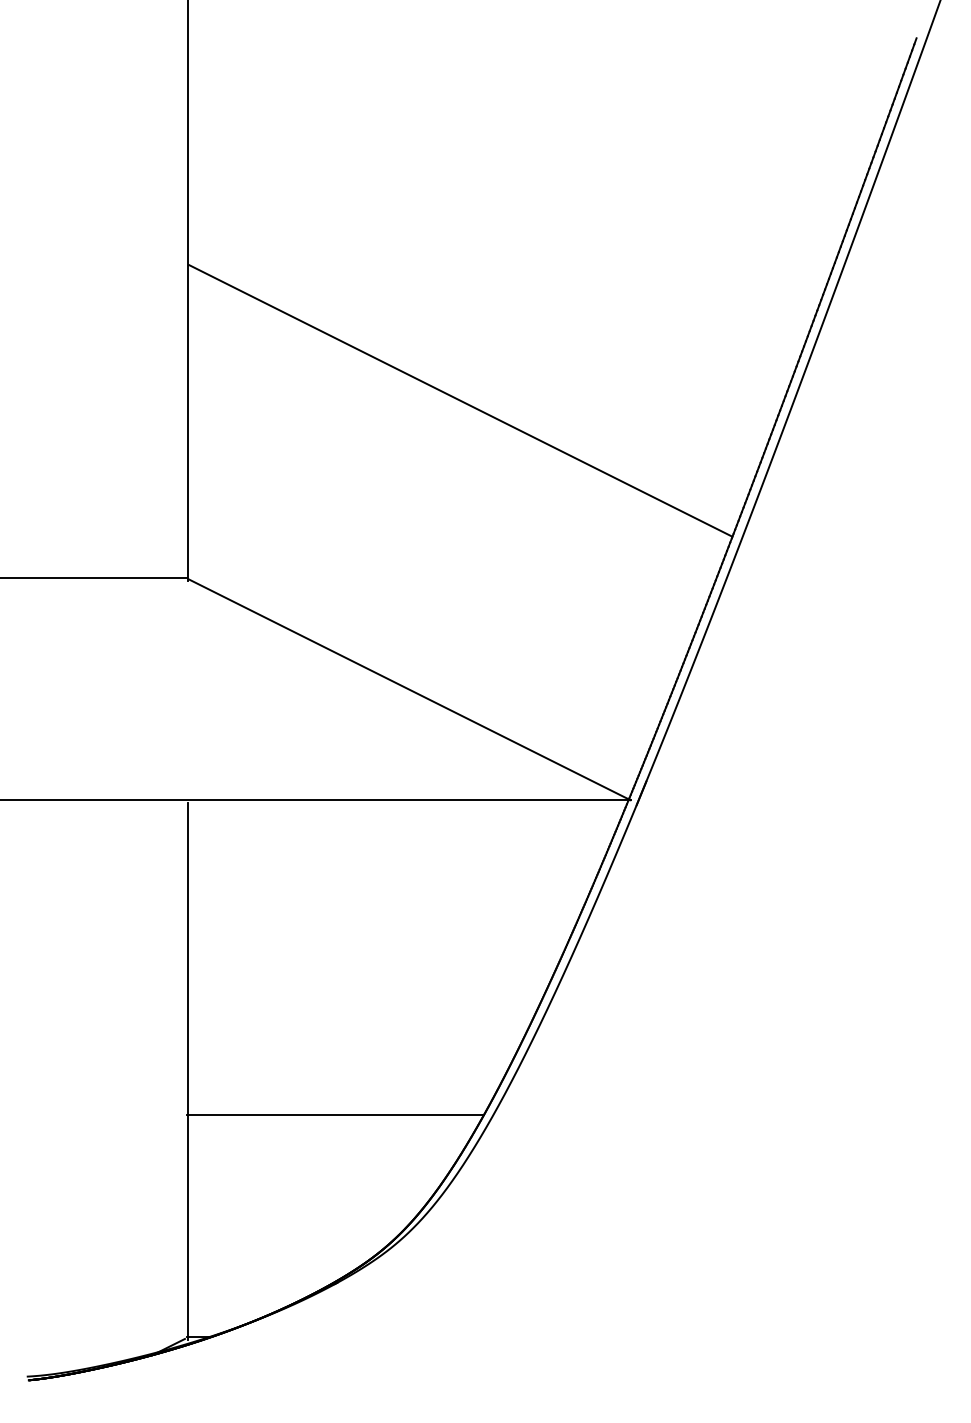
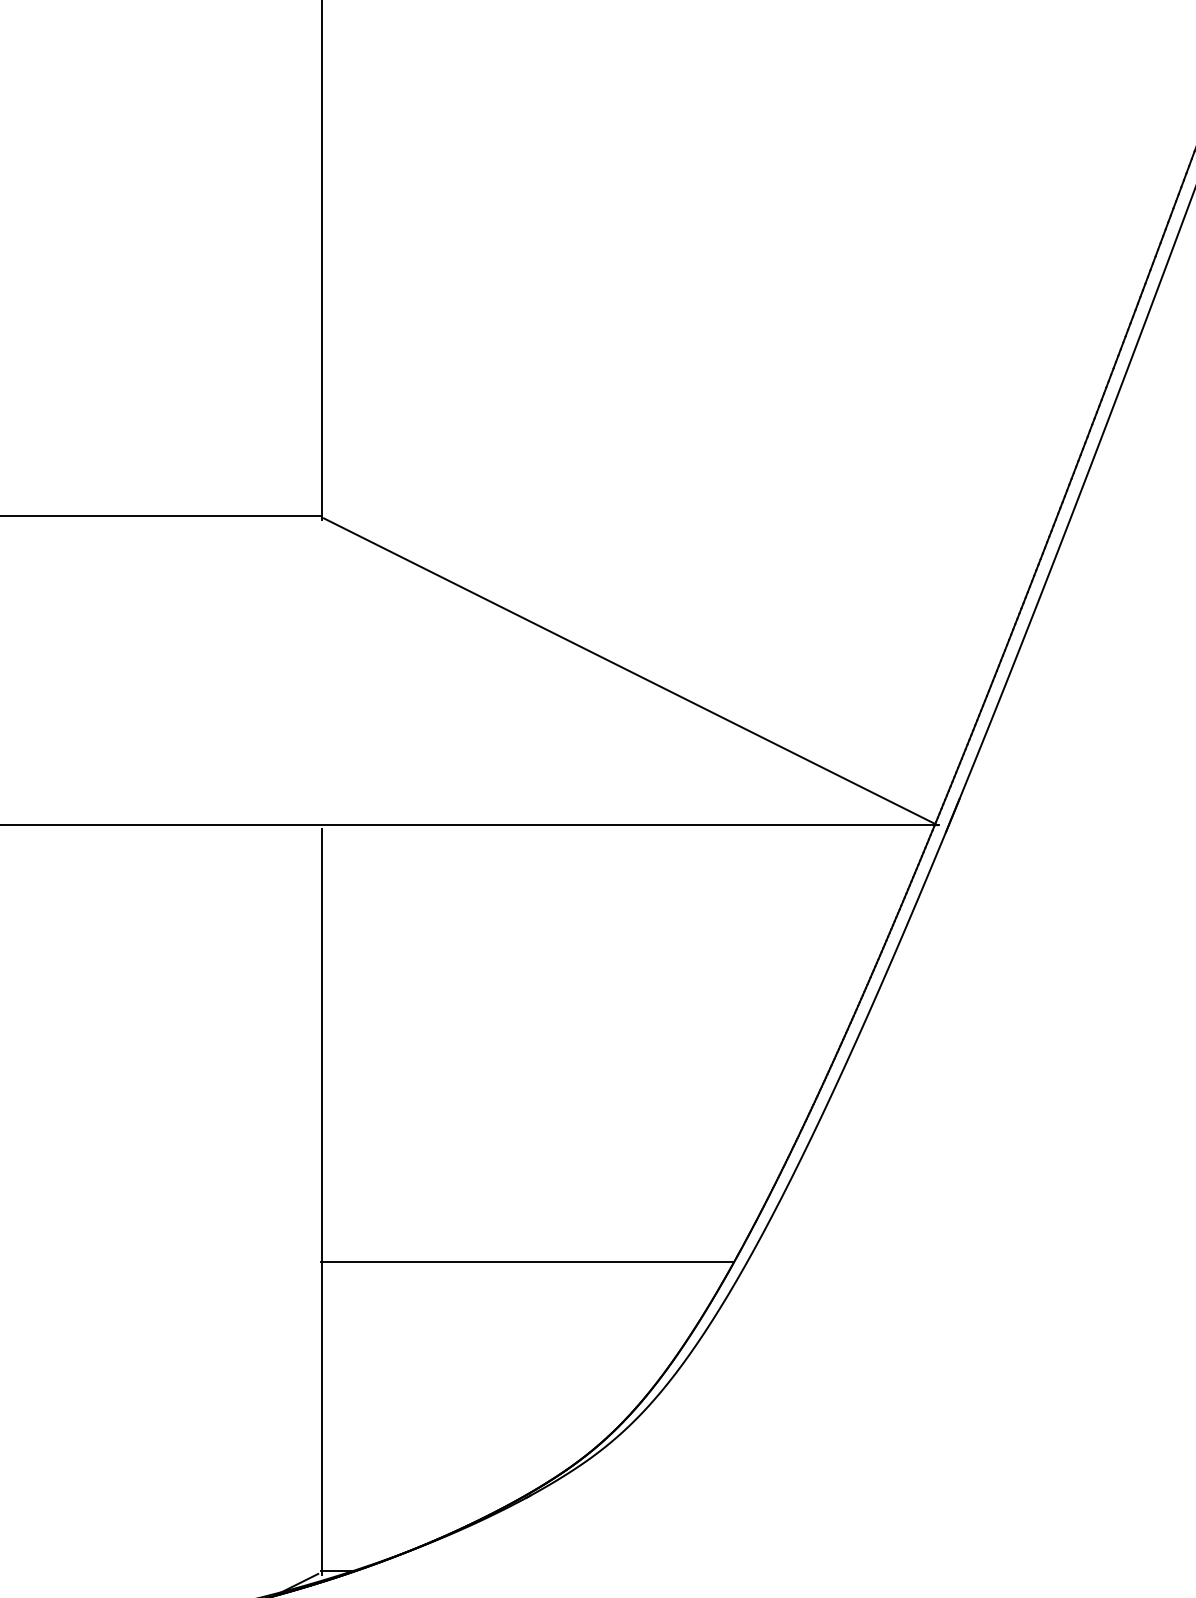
line: (460, 400) -> (701, 269), removed

